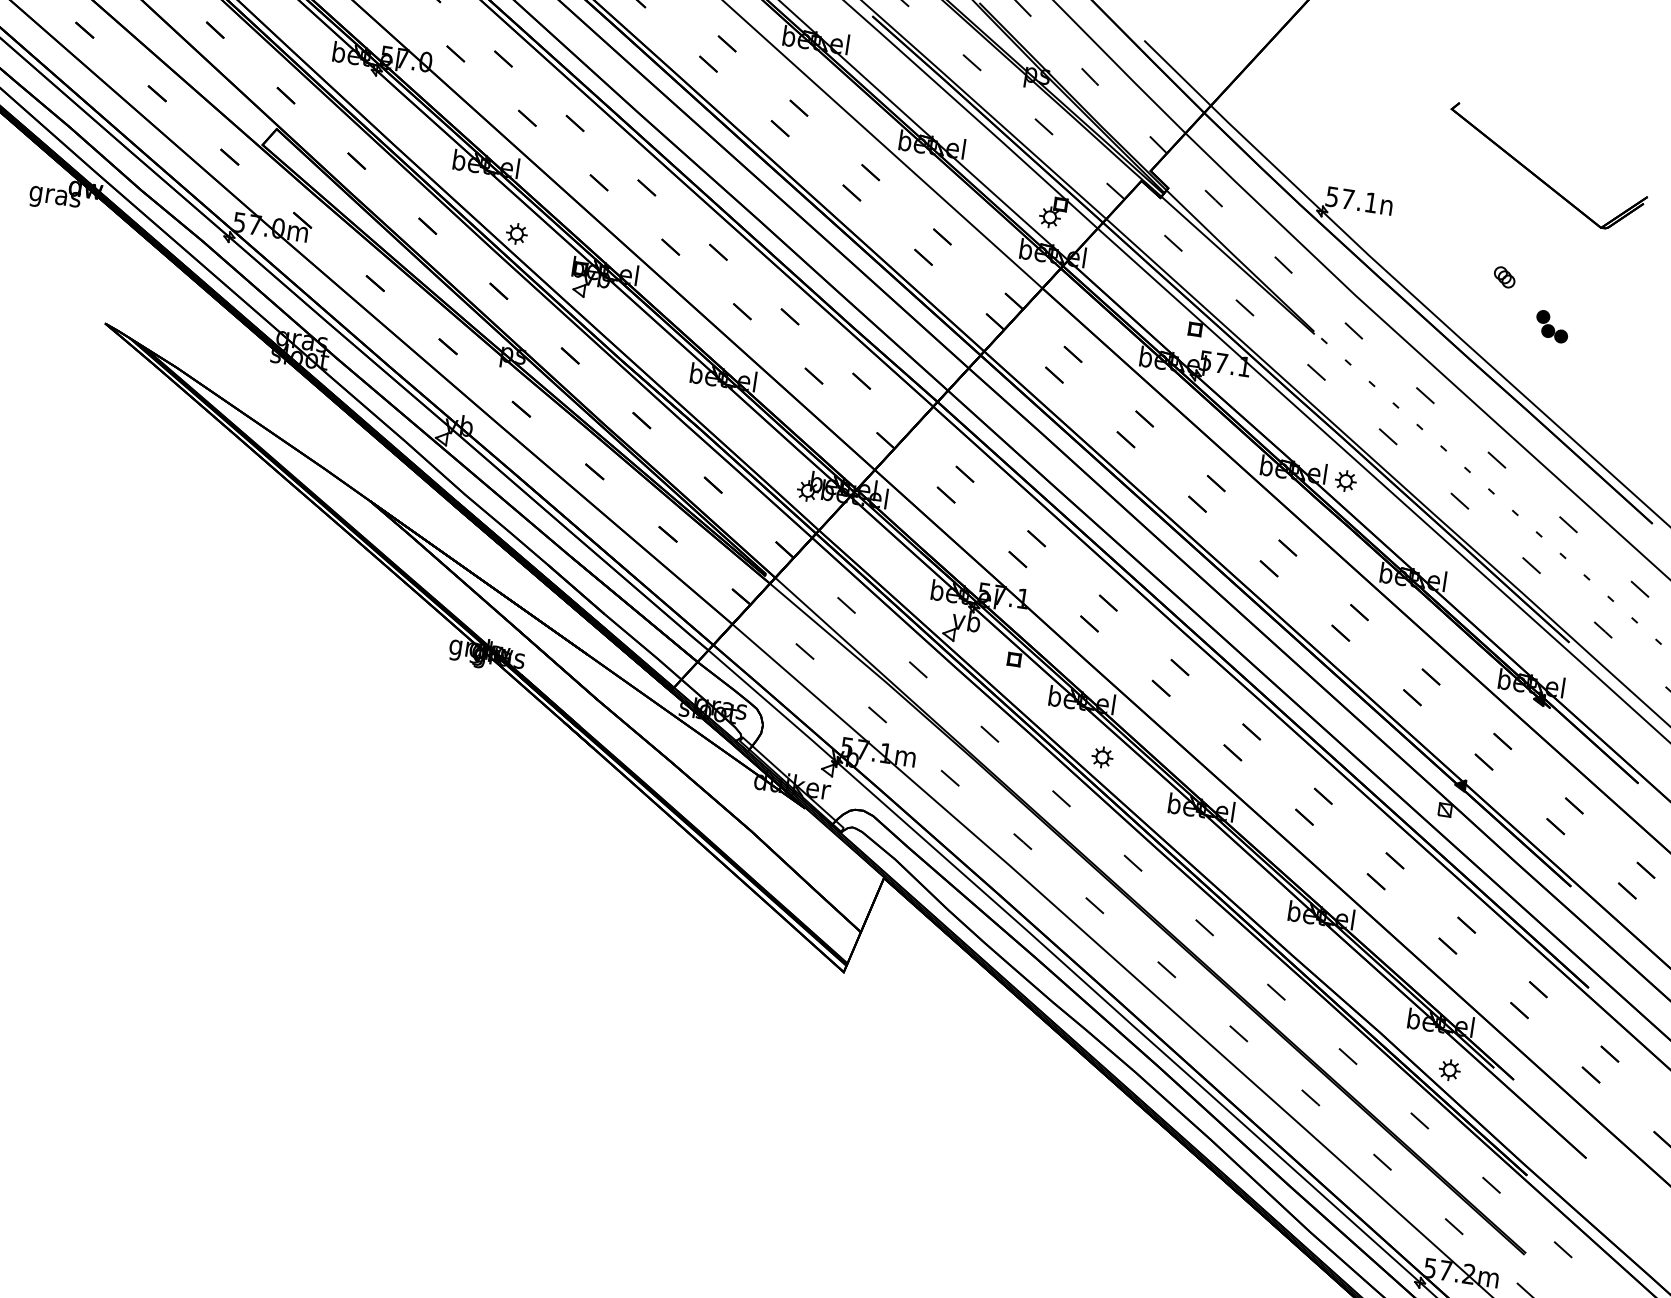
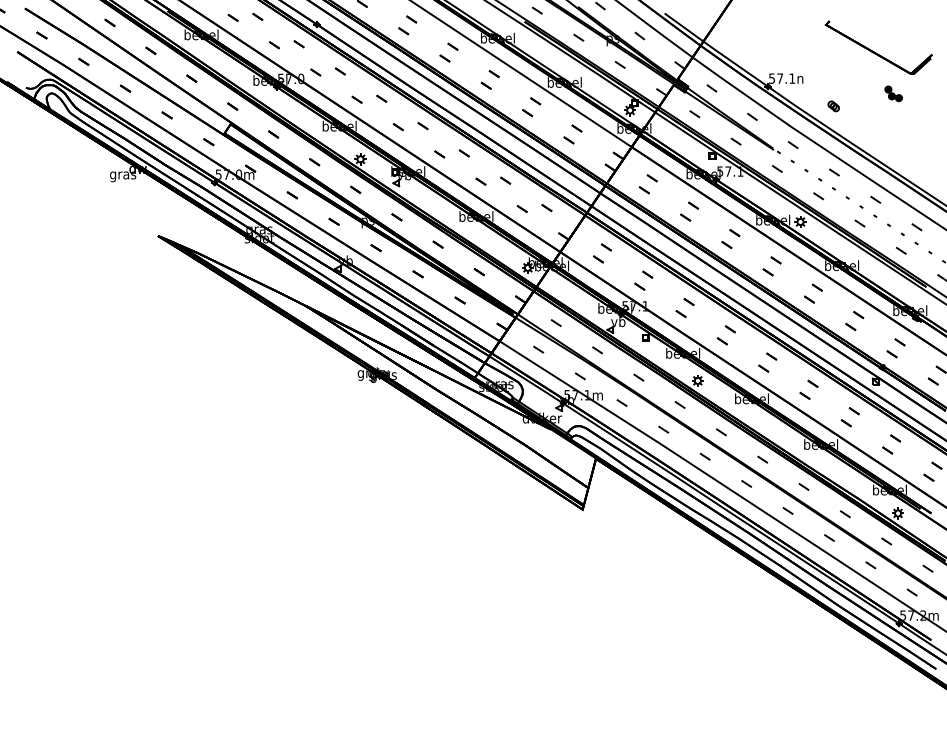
part: (1504, 277) -> (833, 106), moved
part: (1552, 325) -> (893, 93), moved

